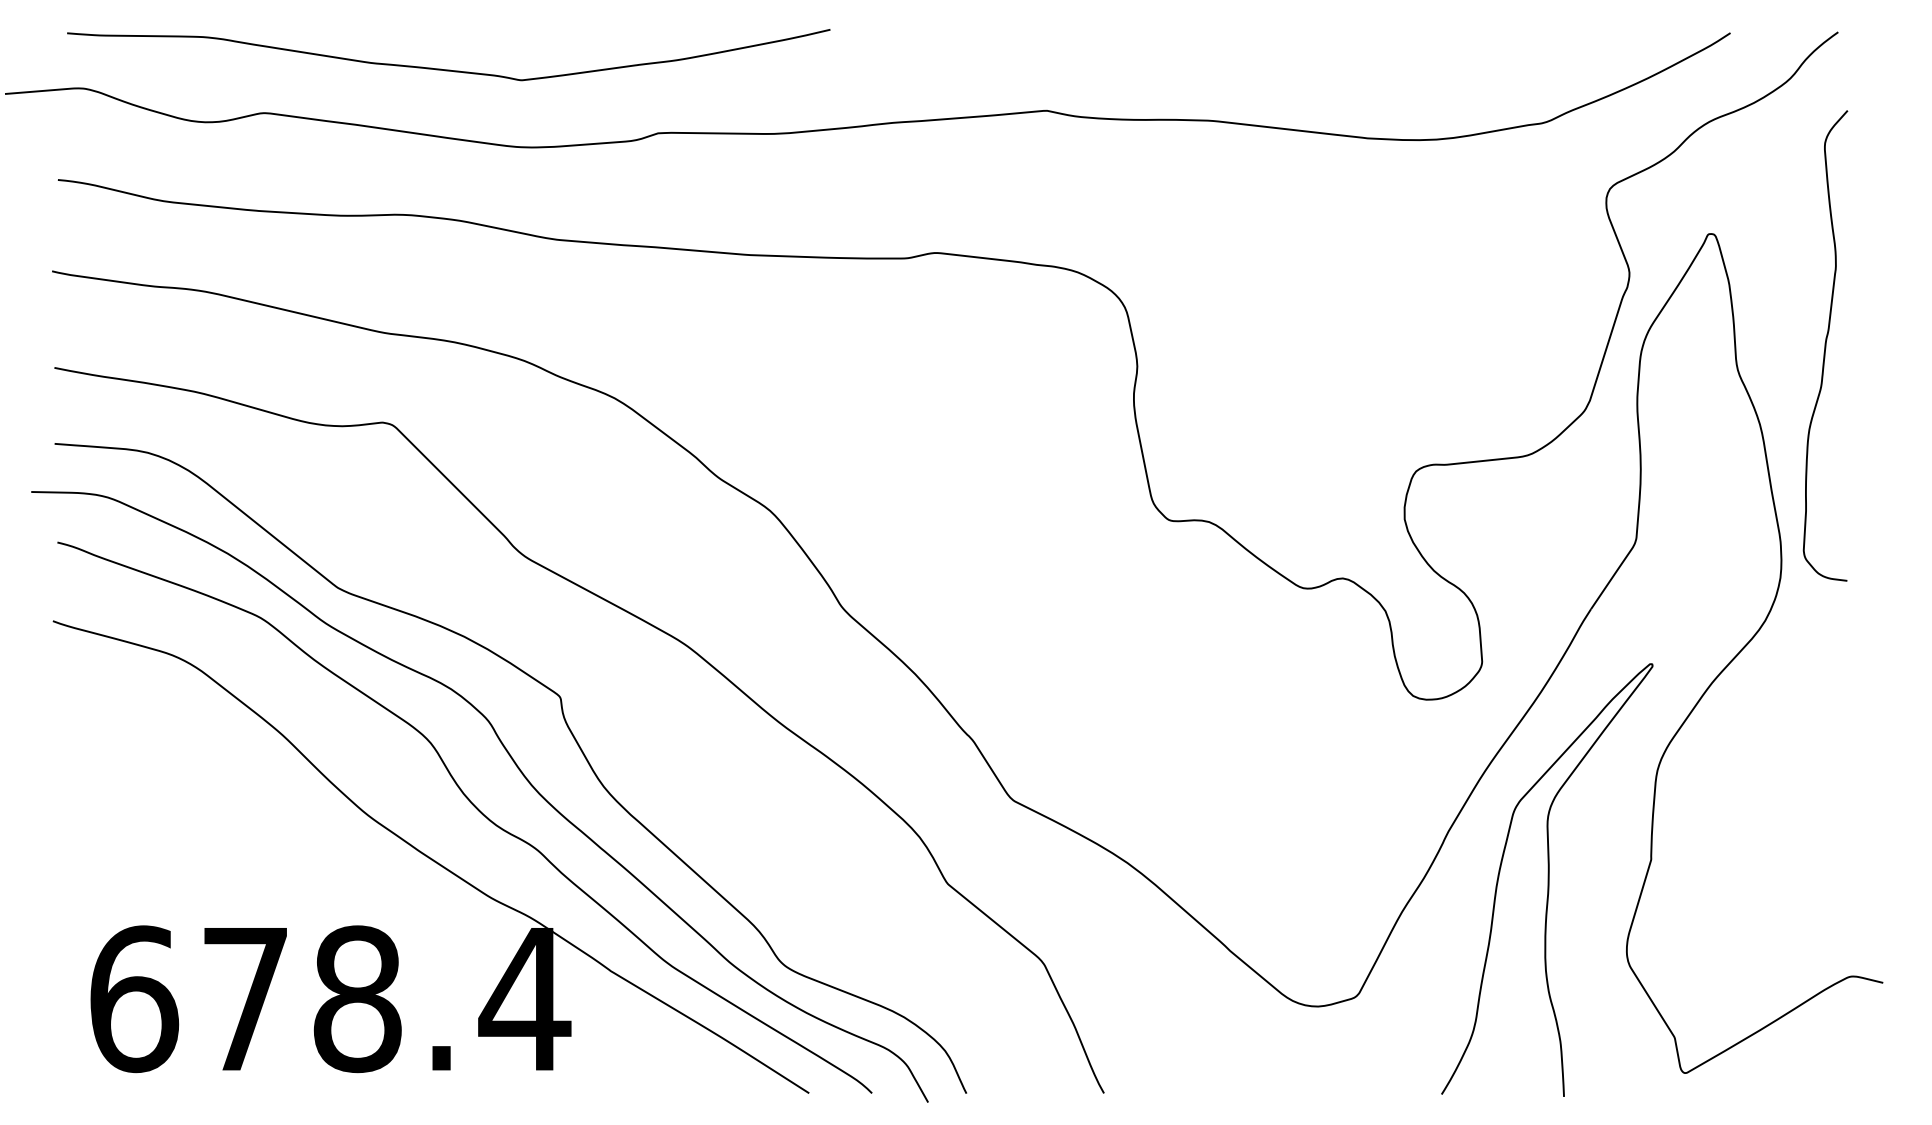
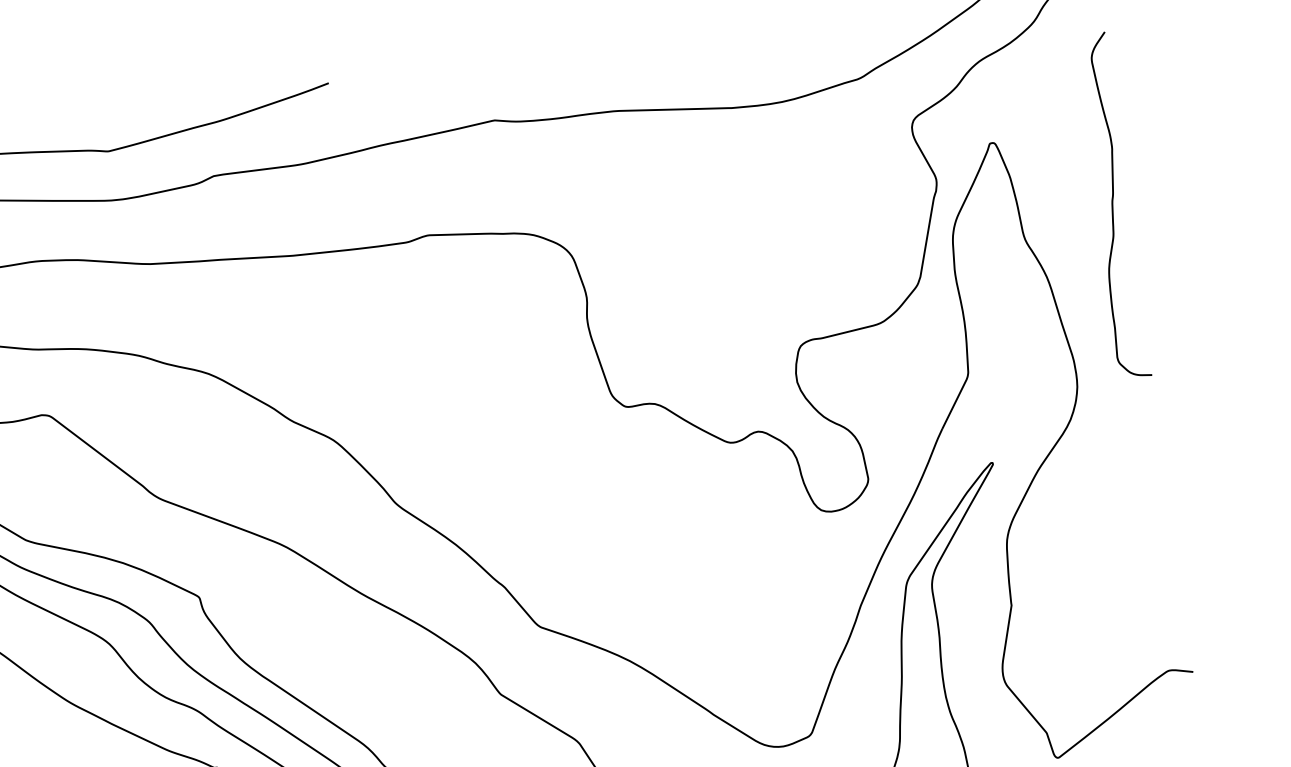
curve: (1825, 345) -> (1112, 205), moved

